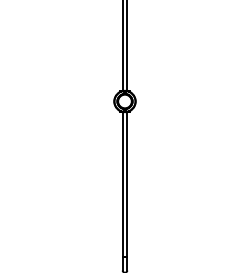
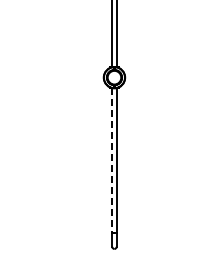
line: (122, 184) -> (111, 160), solid -> dashed

